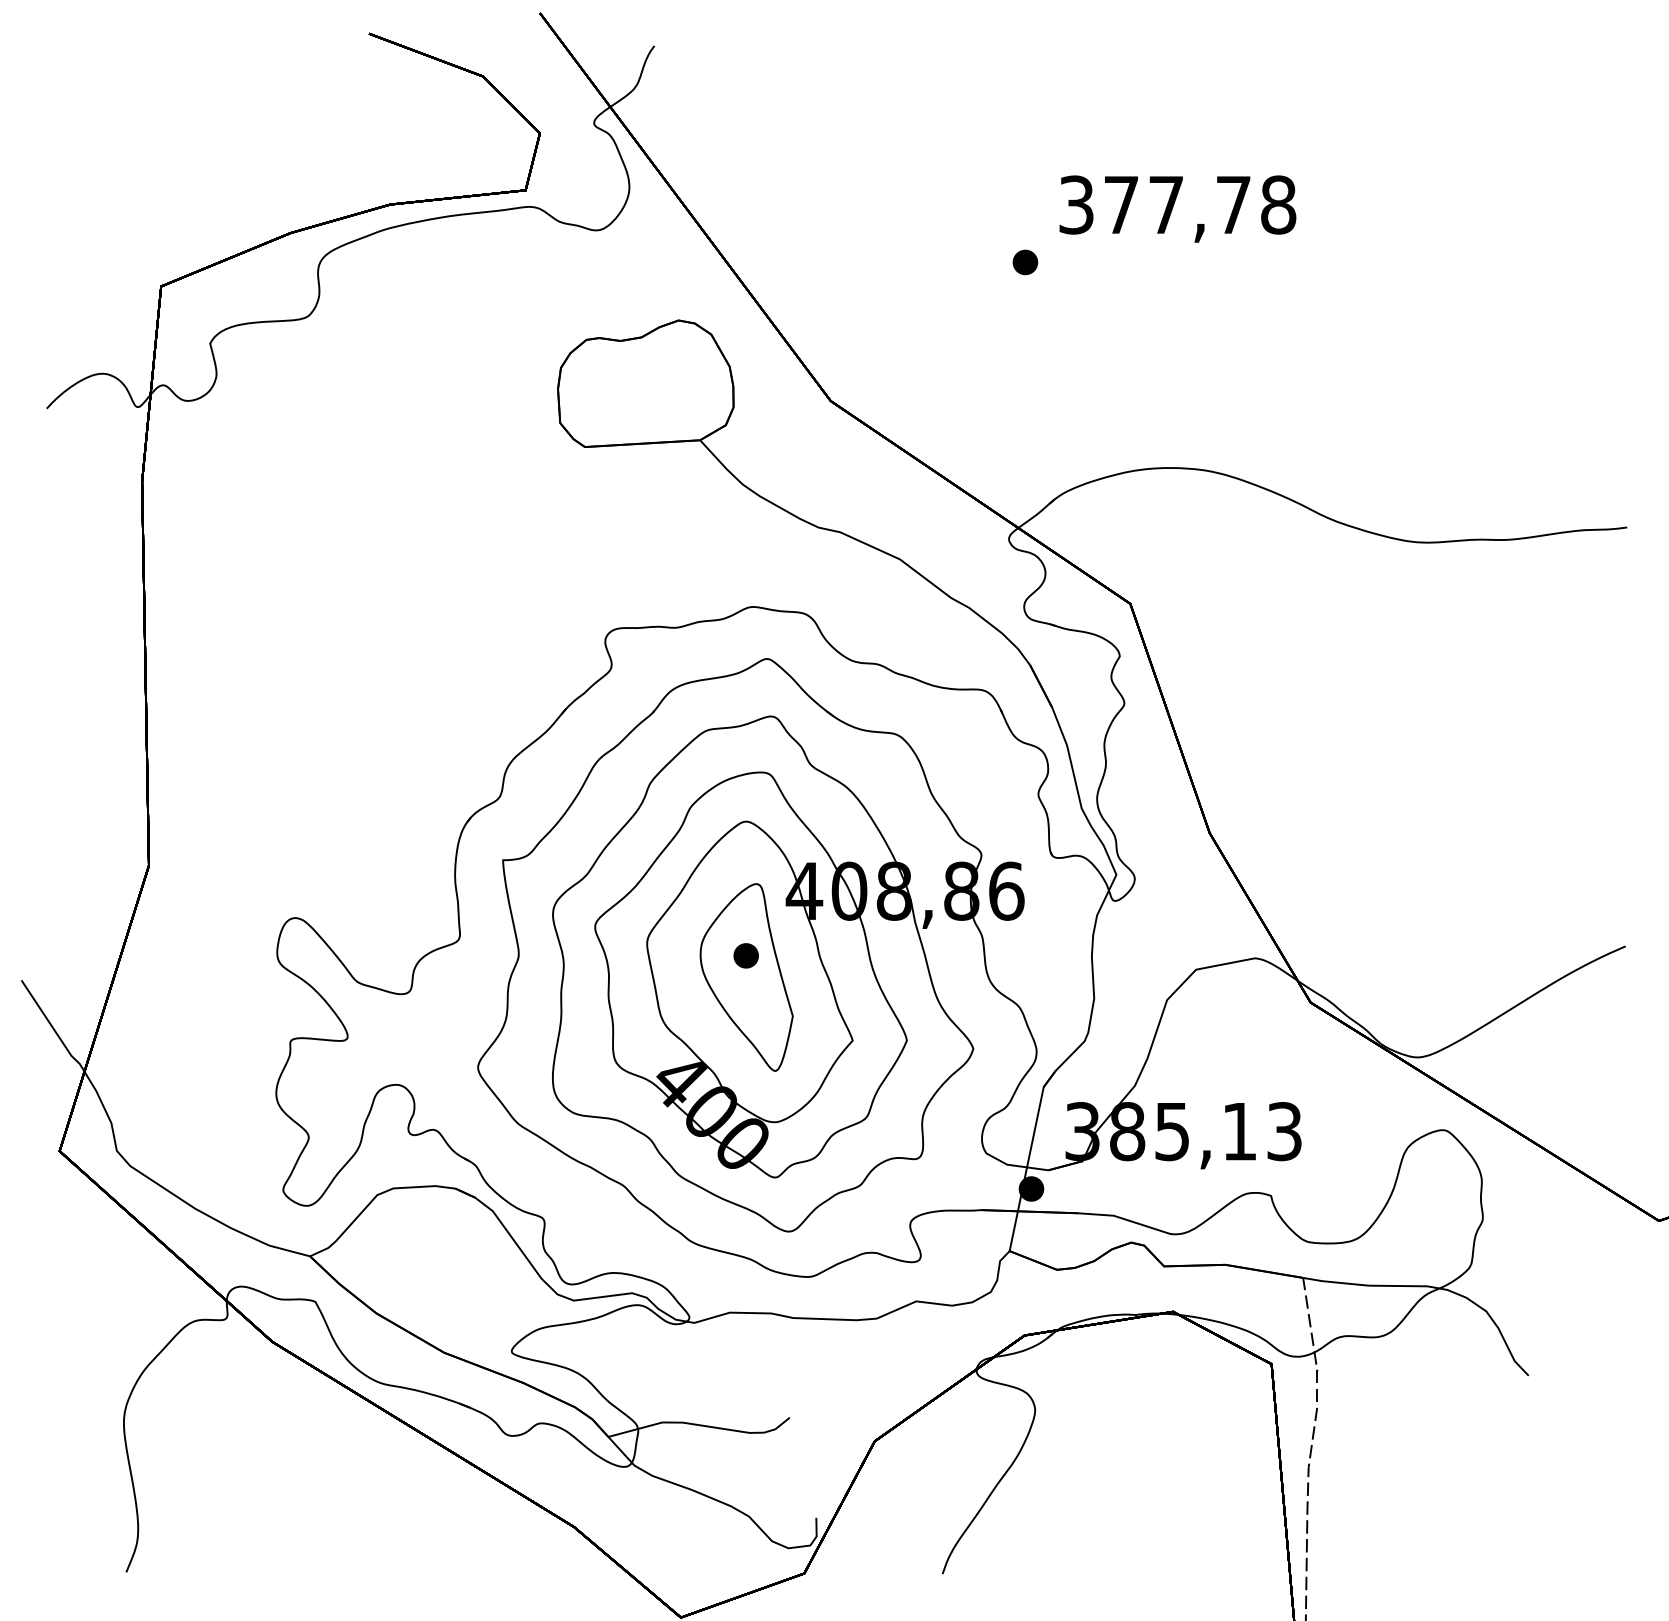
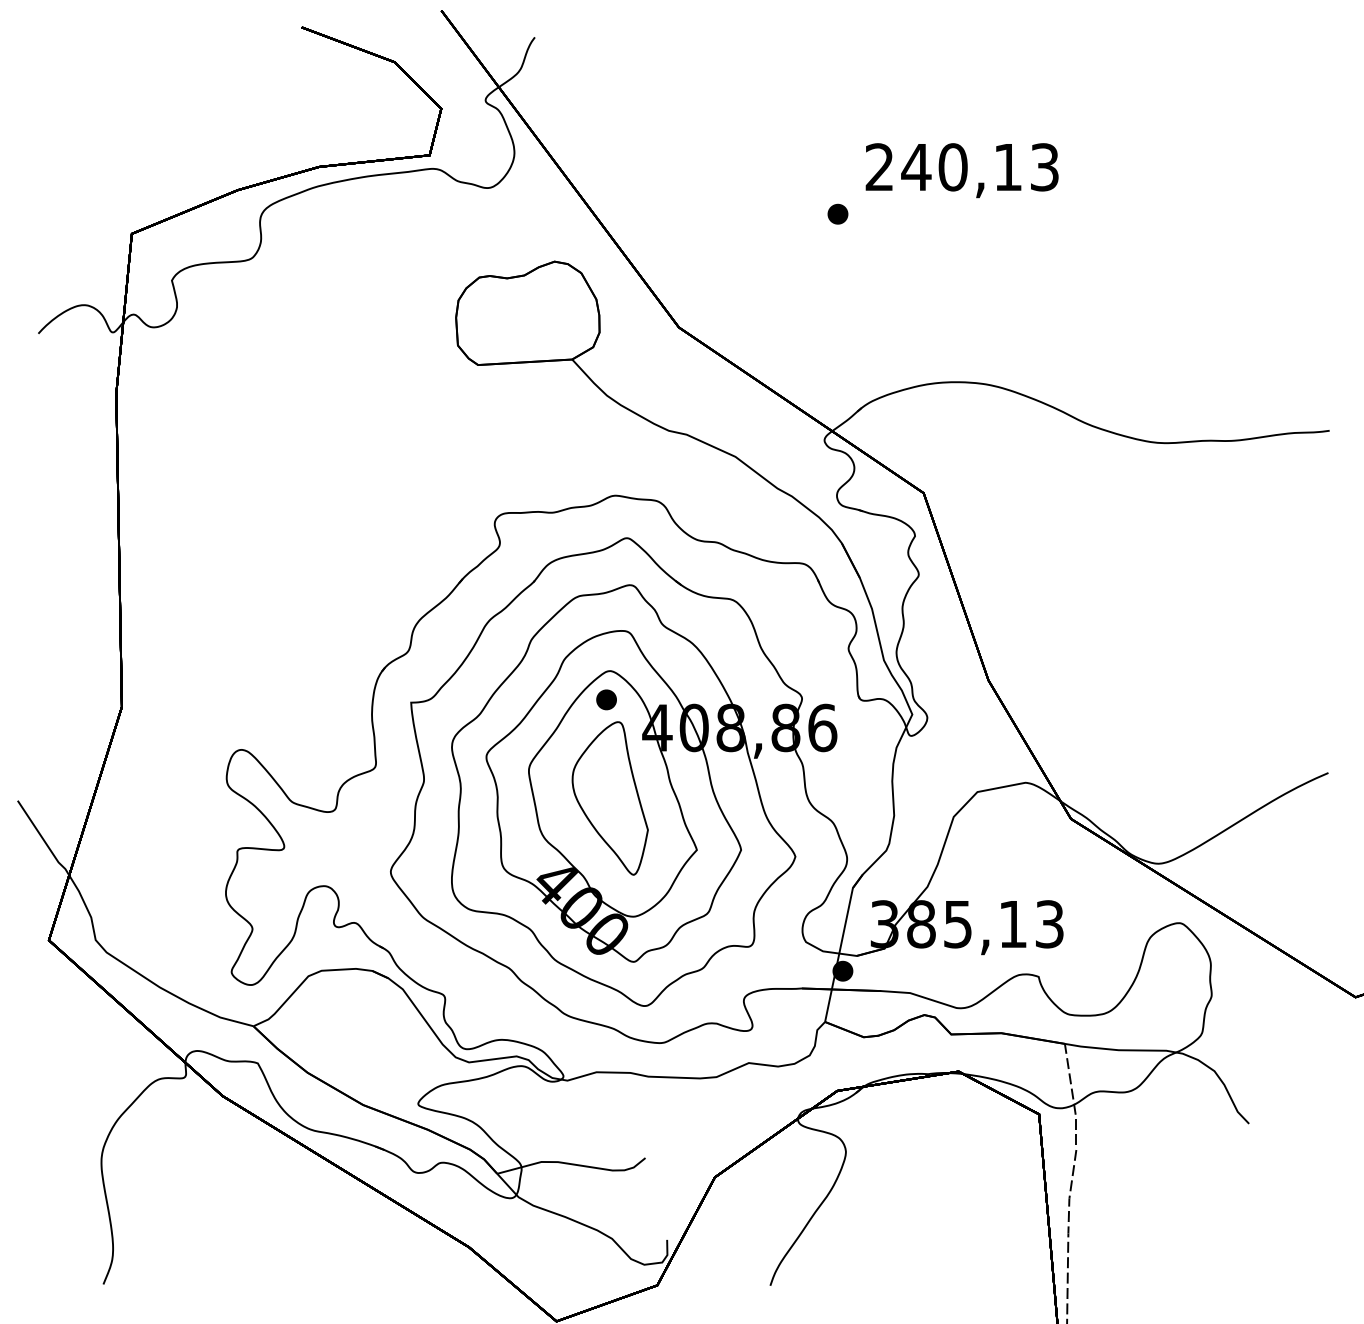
text: (1177, 204) -> (962, 166), 377,78 -> 240,13
part: (745, 955) -> (606, 699), moved

